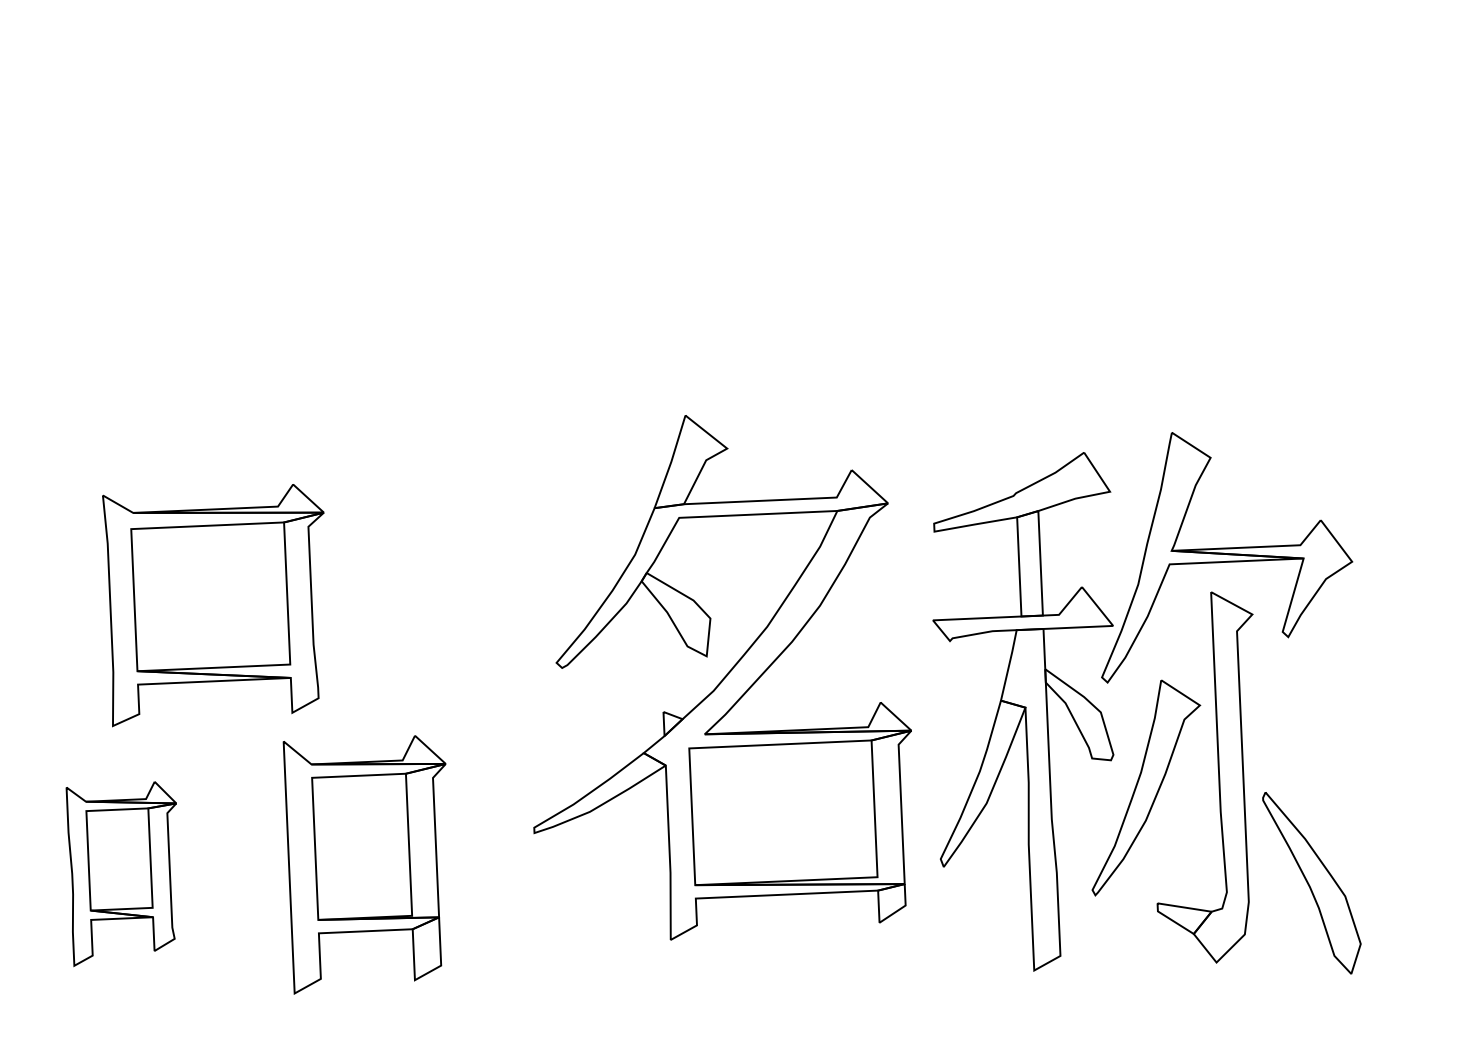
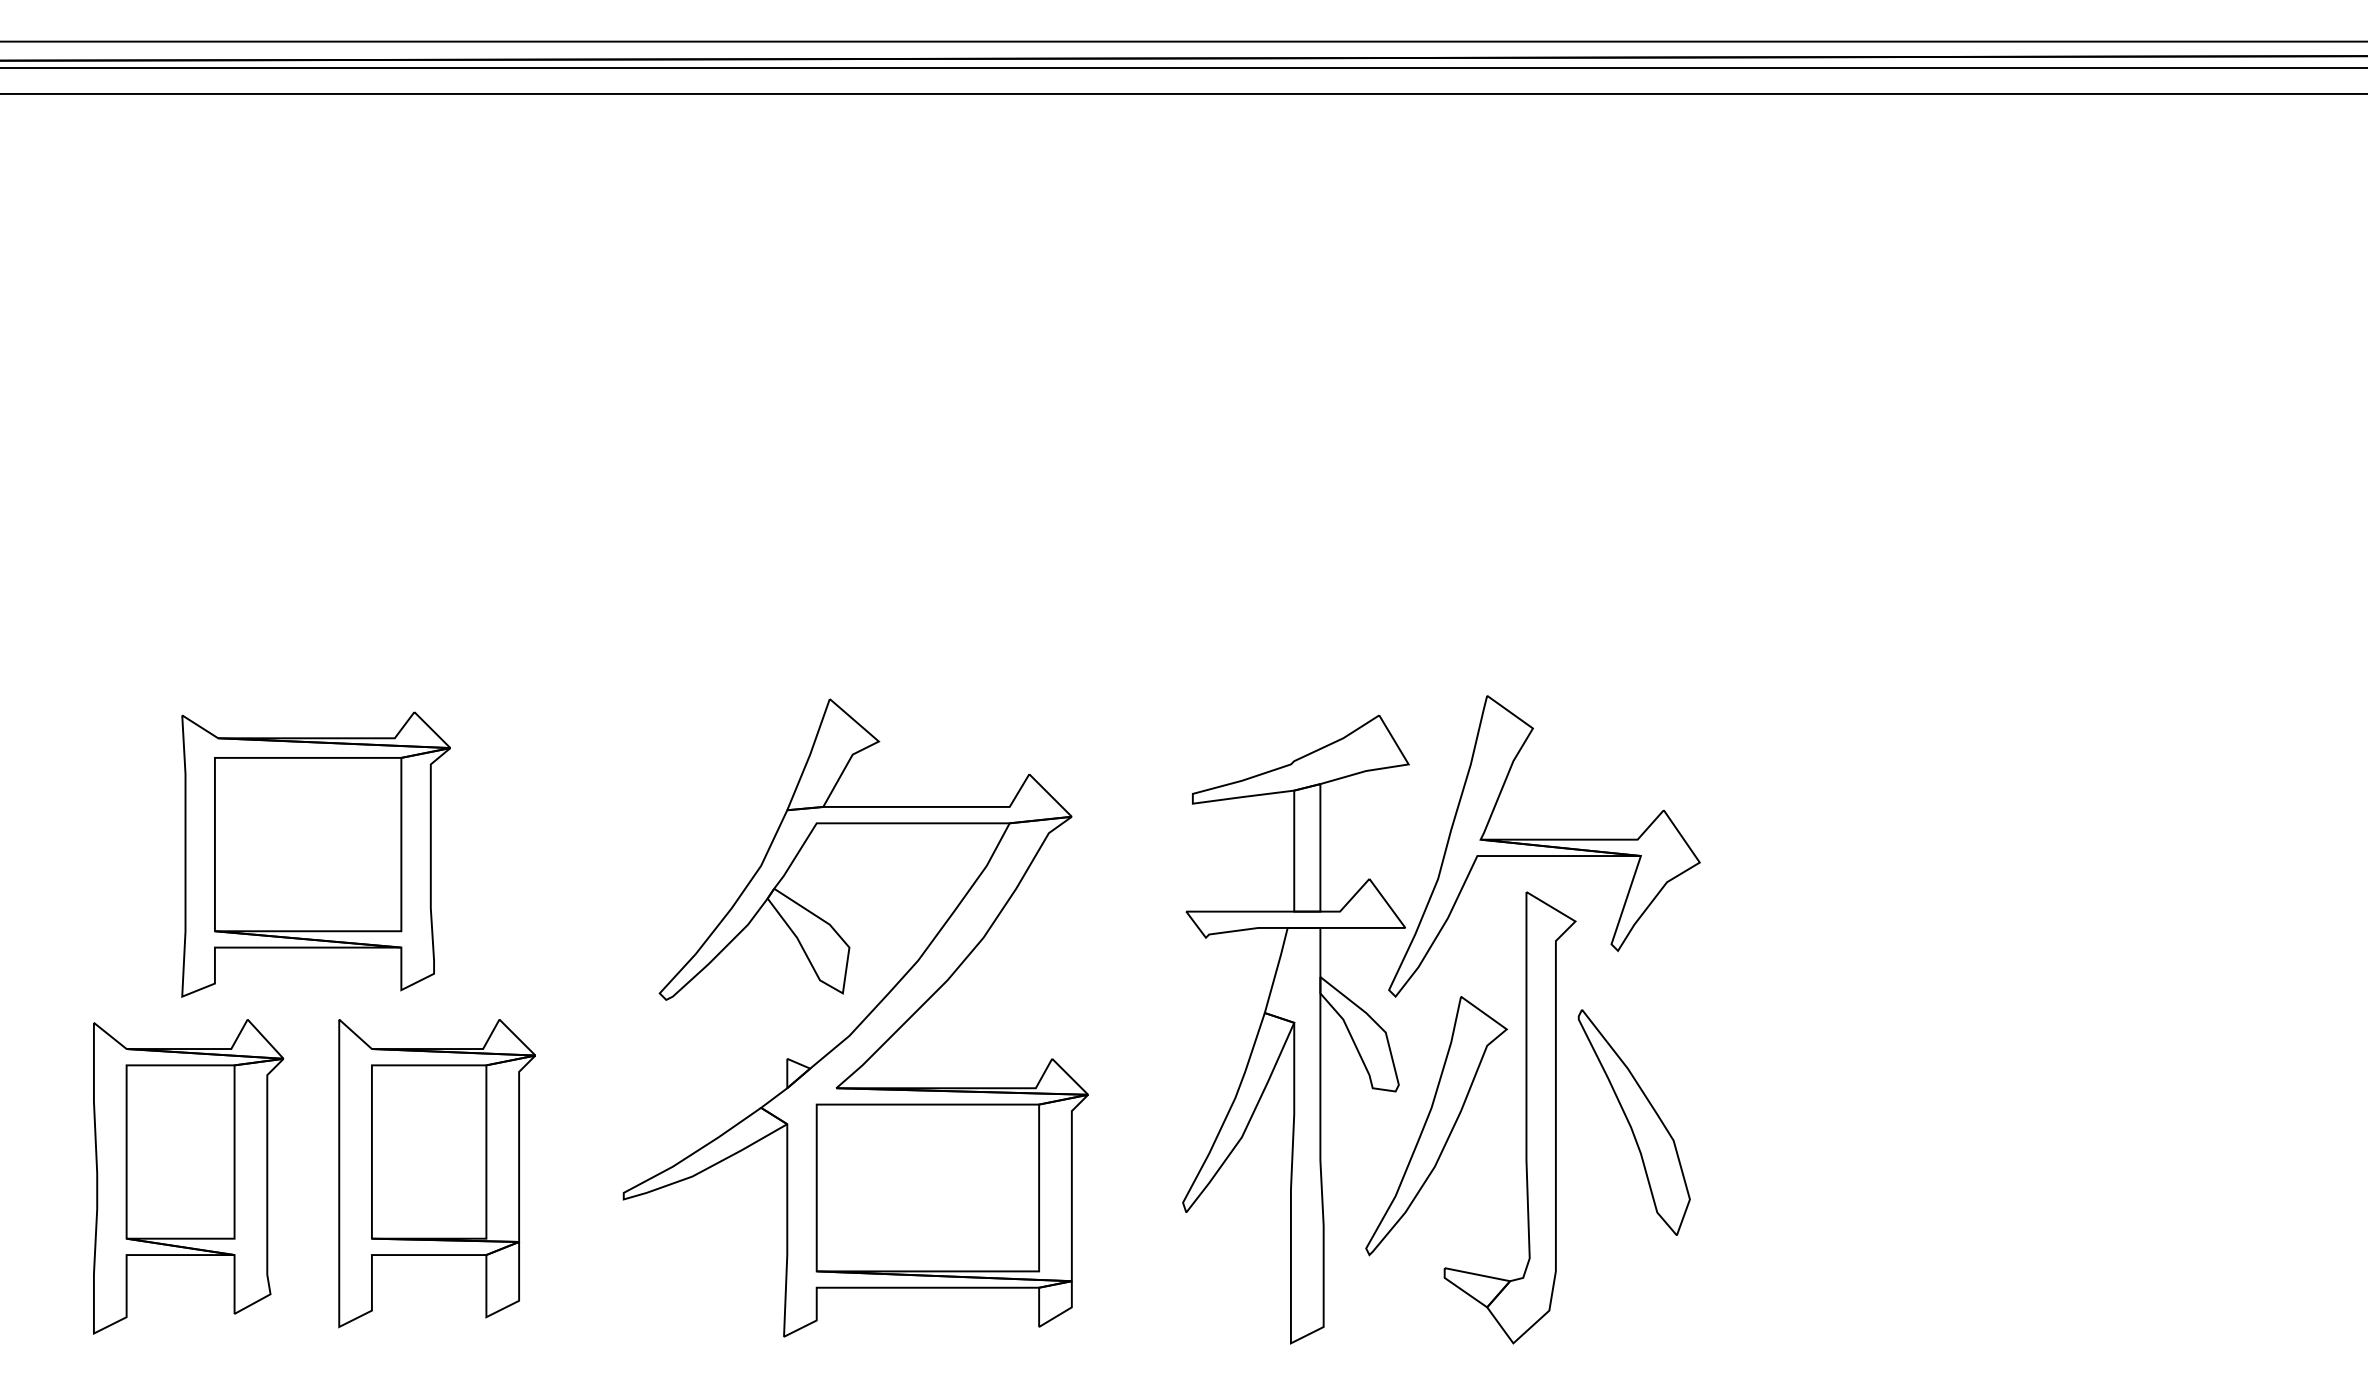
part: (722, 679) -> (860, 1022), moved
part: (368, 864) -> (436, 1173), moved
part: (124, 873) -> (188, 1176), size x1.43
part: (1311, 882) -> (1633, 1122), moved

